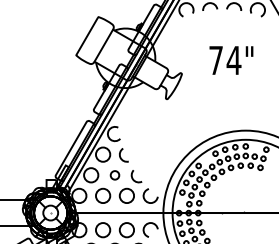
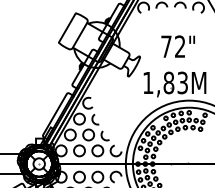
text: (233, 59) -> (179, 45), 74" -> 72"
part: (226, 109) -> (174, 84), added
circle: (114, 175) -> (88, 135), size x1.67

